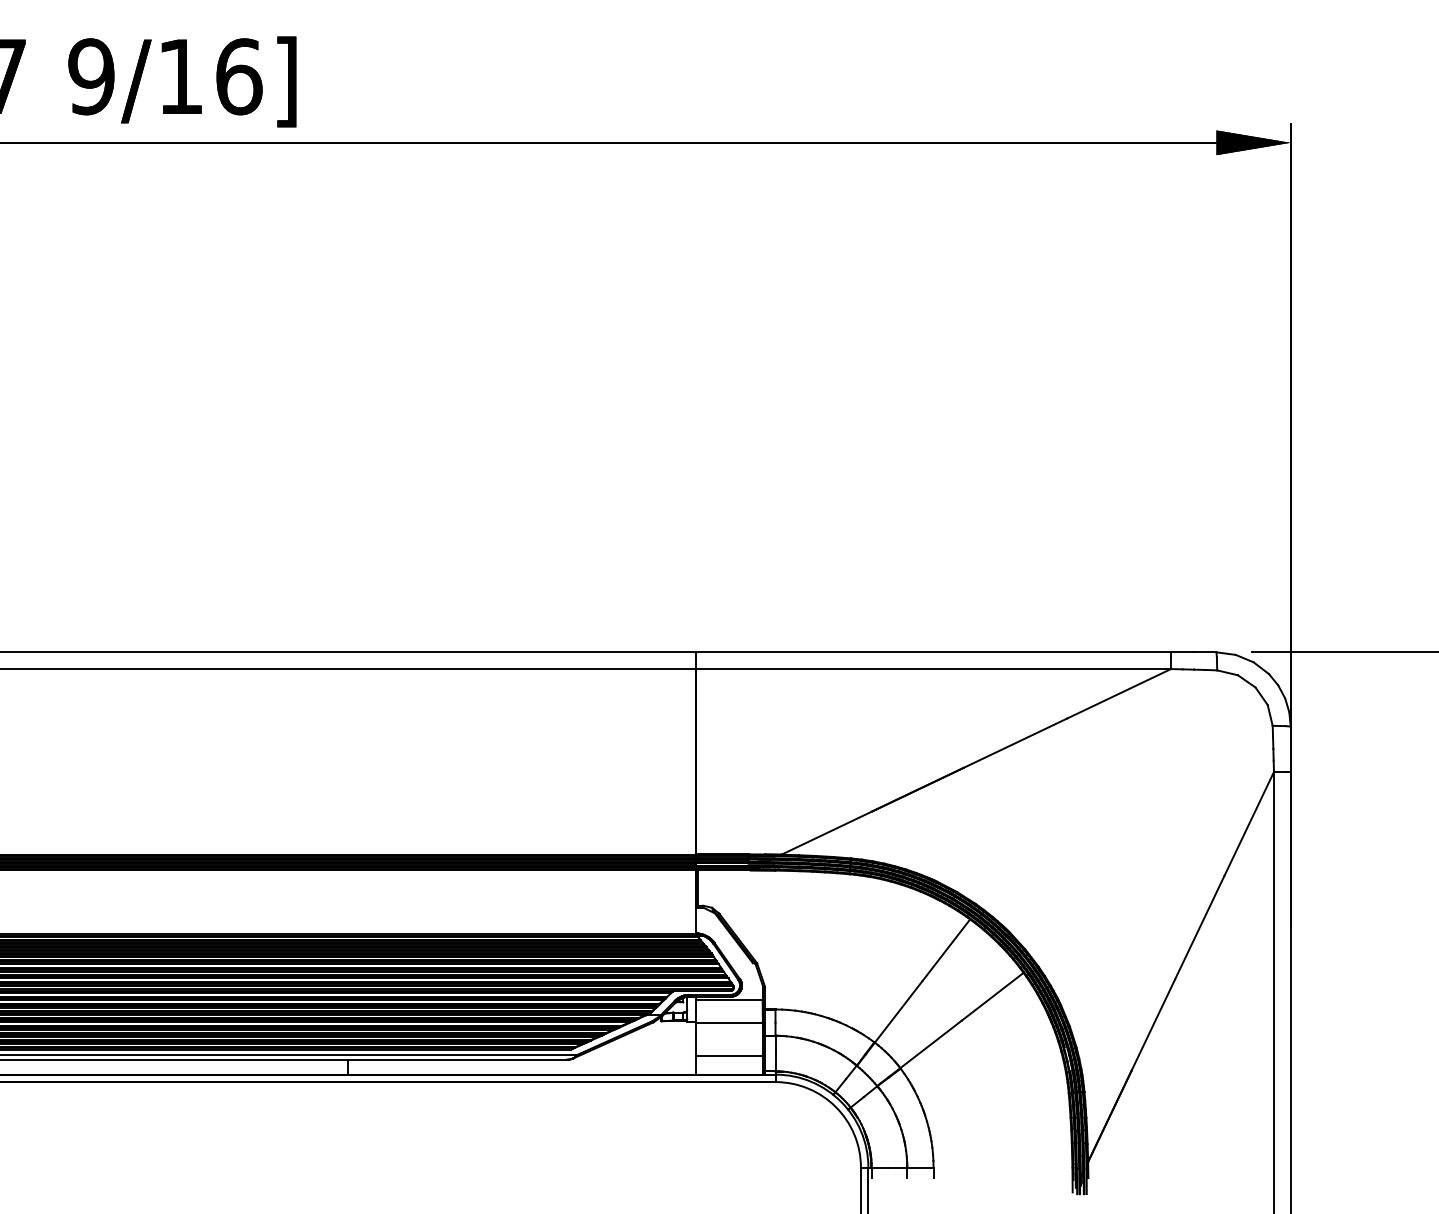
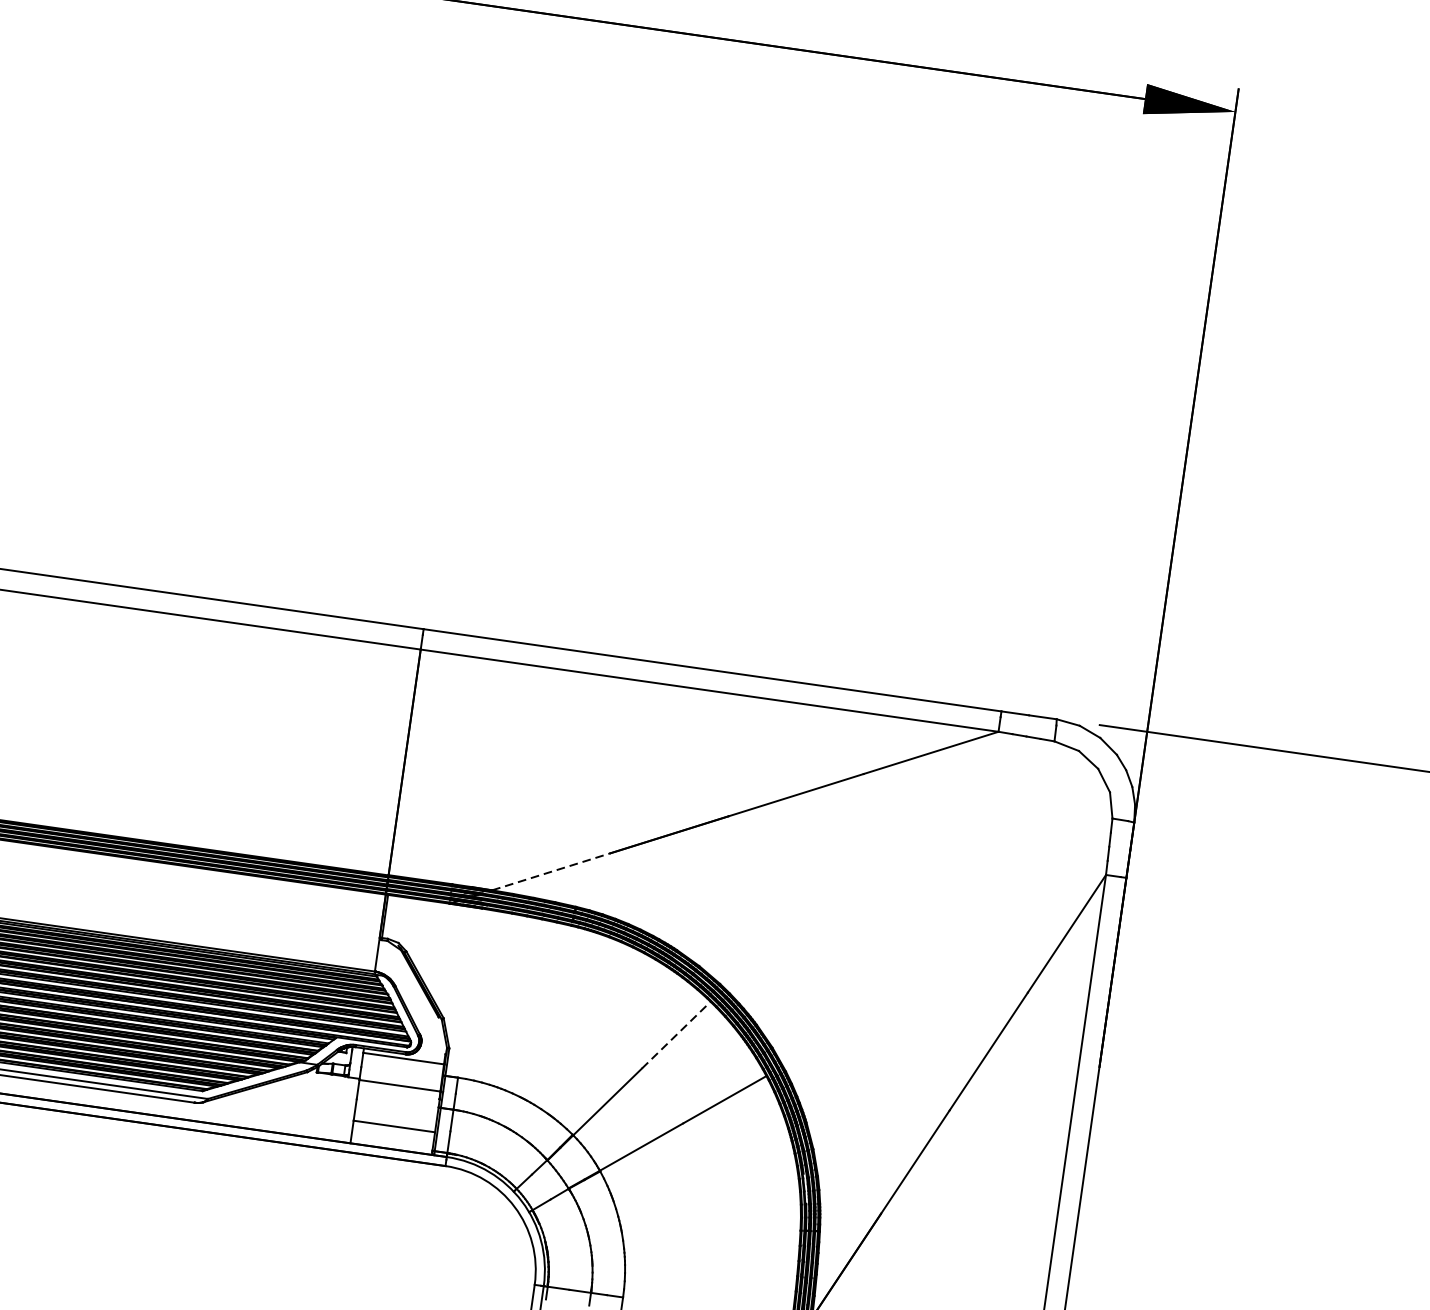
line: (827, 832) -> (552, 871), solid -> dashed
line: (946, 950) -> (676, 1035), solid -> dashed

